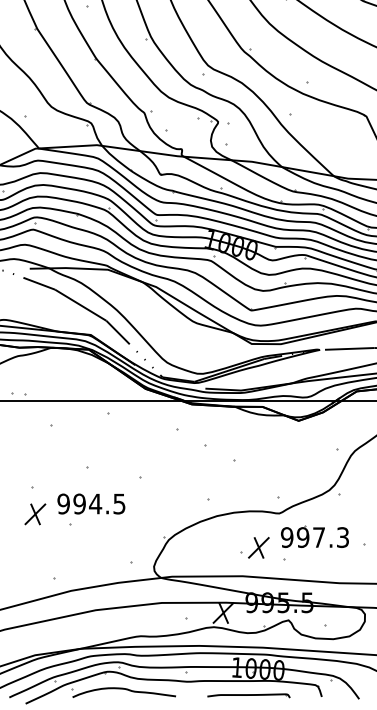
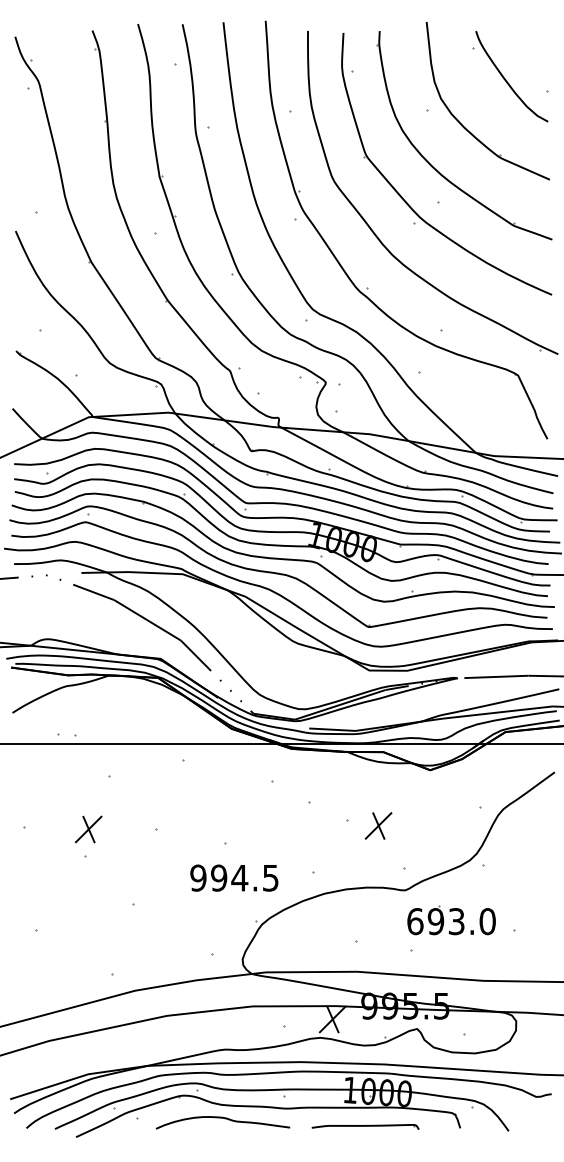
text: (91, 503) -> (234, 877), moved
part: (35, 514) -> (88, 829), moved
text: (315, 537) -> (451, 921), 997.3 -> 693.0
part: (258, 547) -> (378, 825), moved
curve: (123, 689) -> (222, 1118), moved

